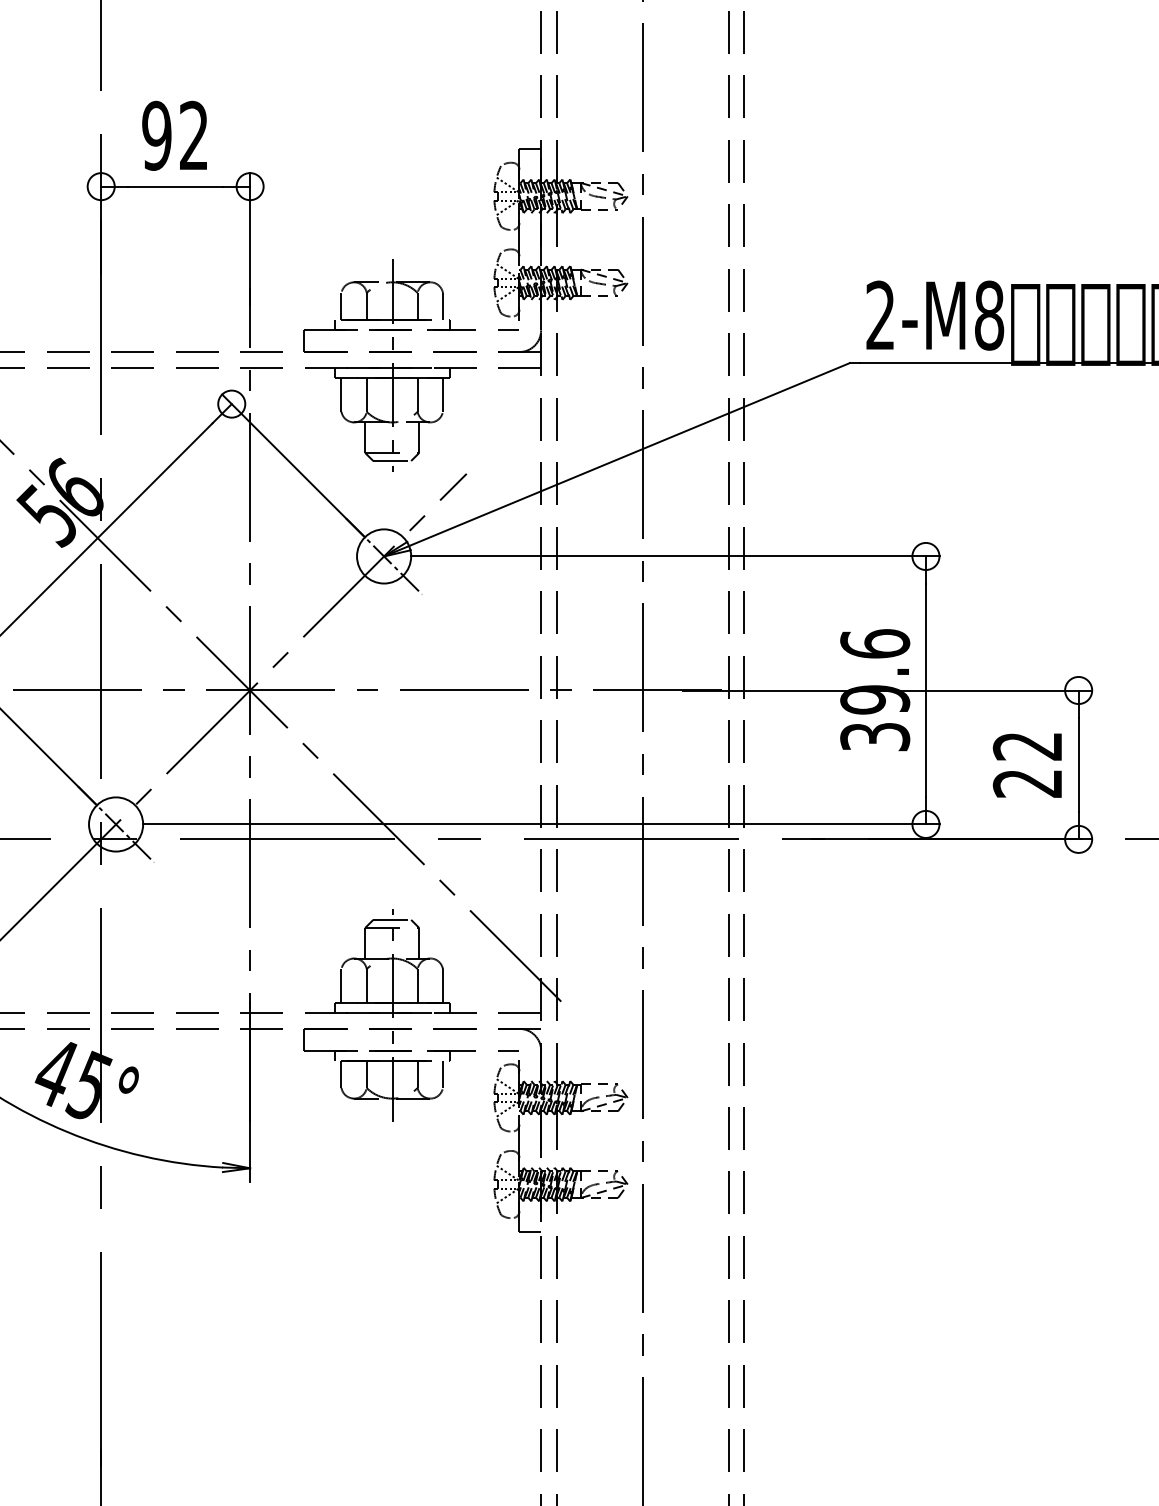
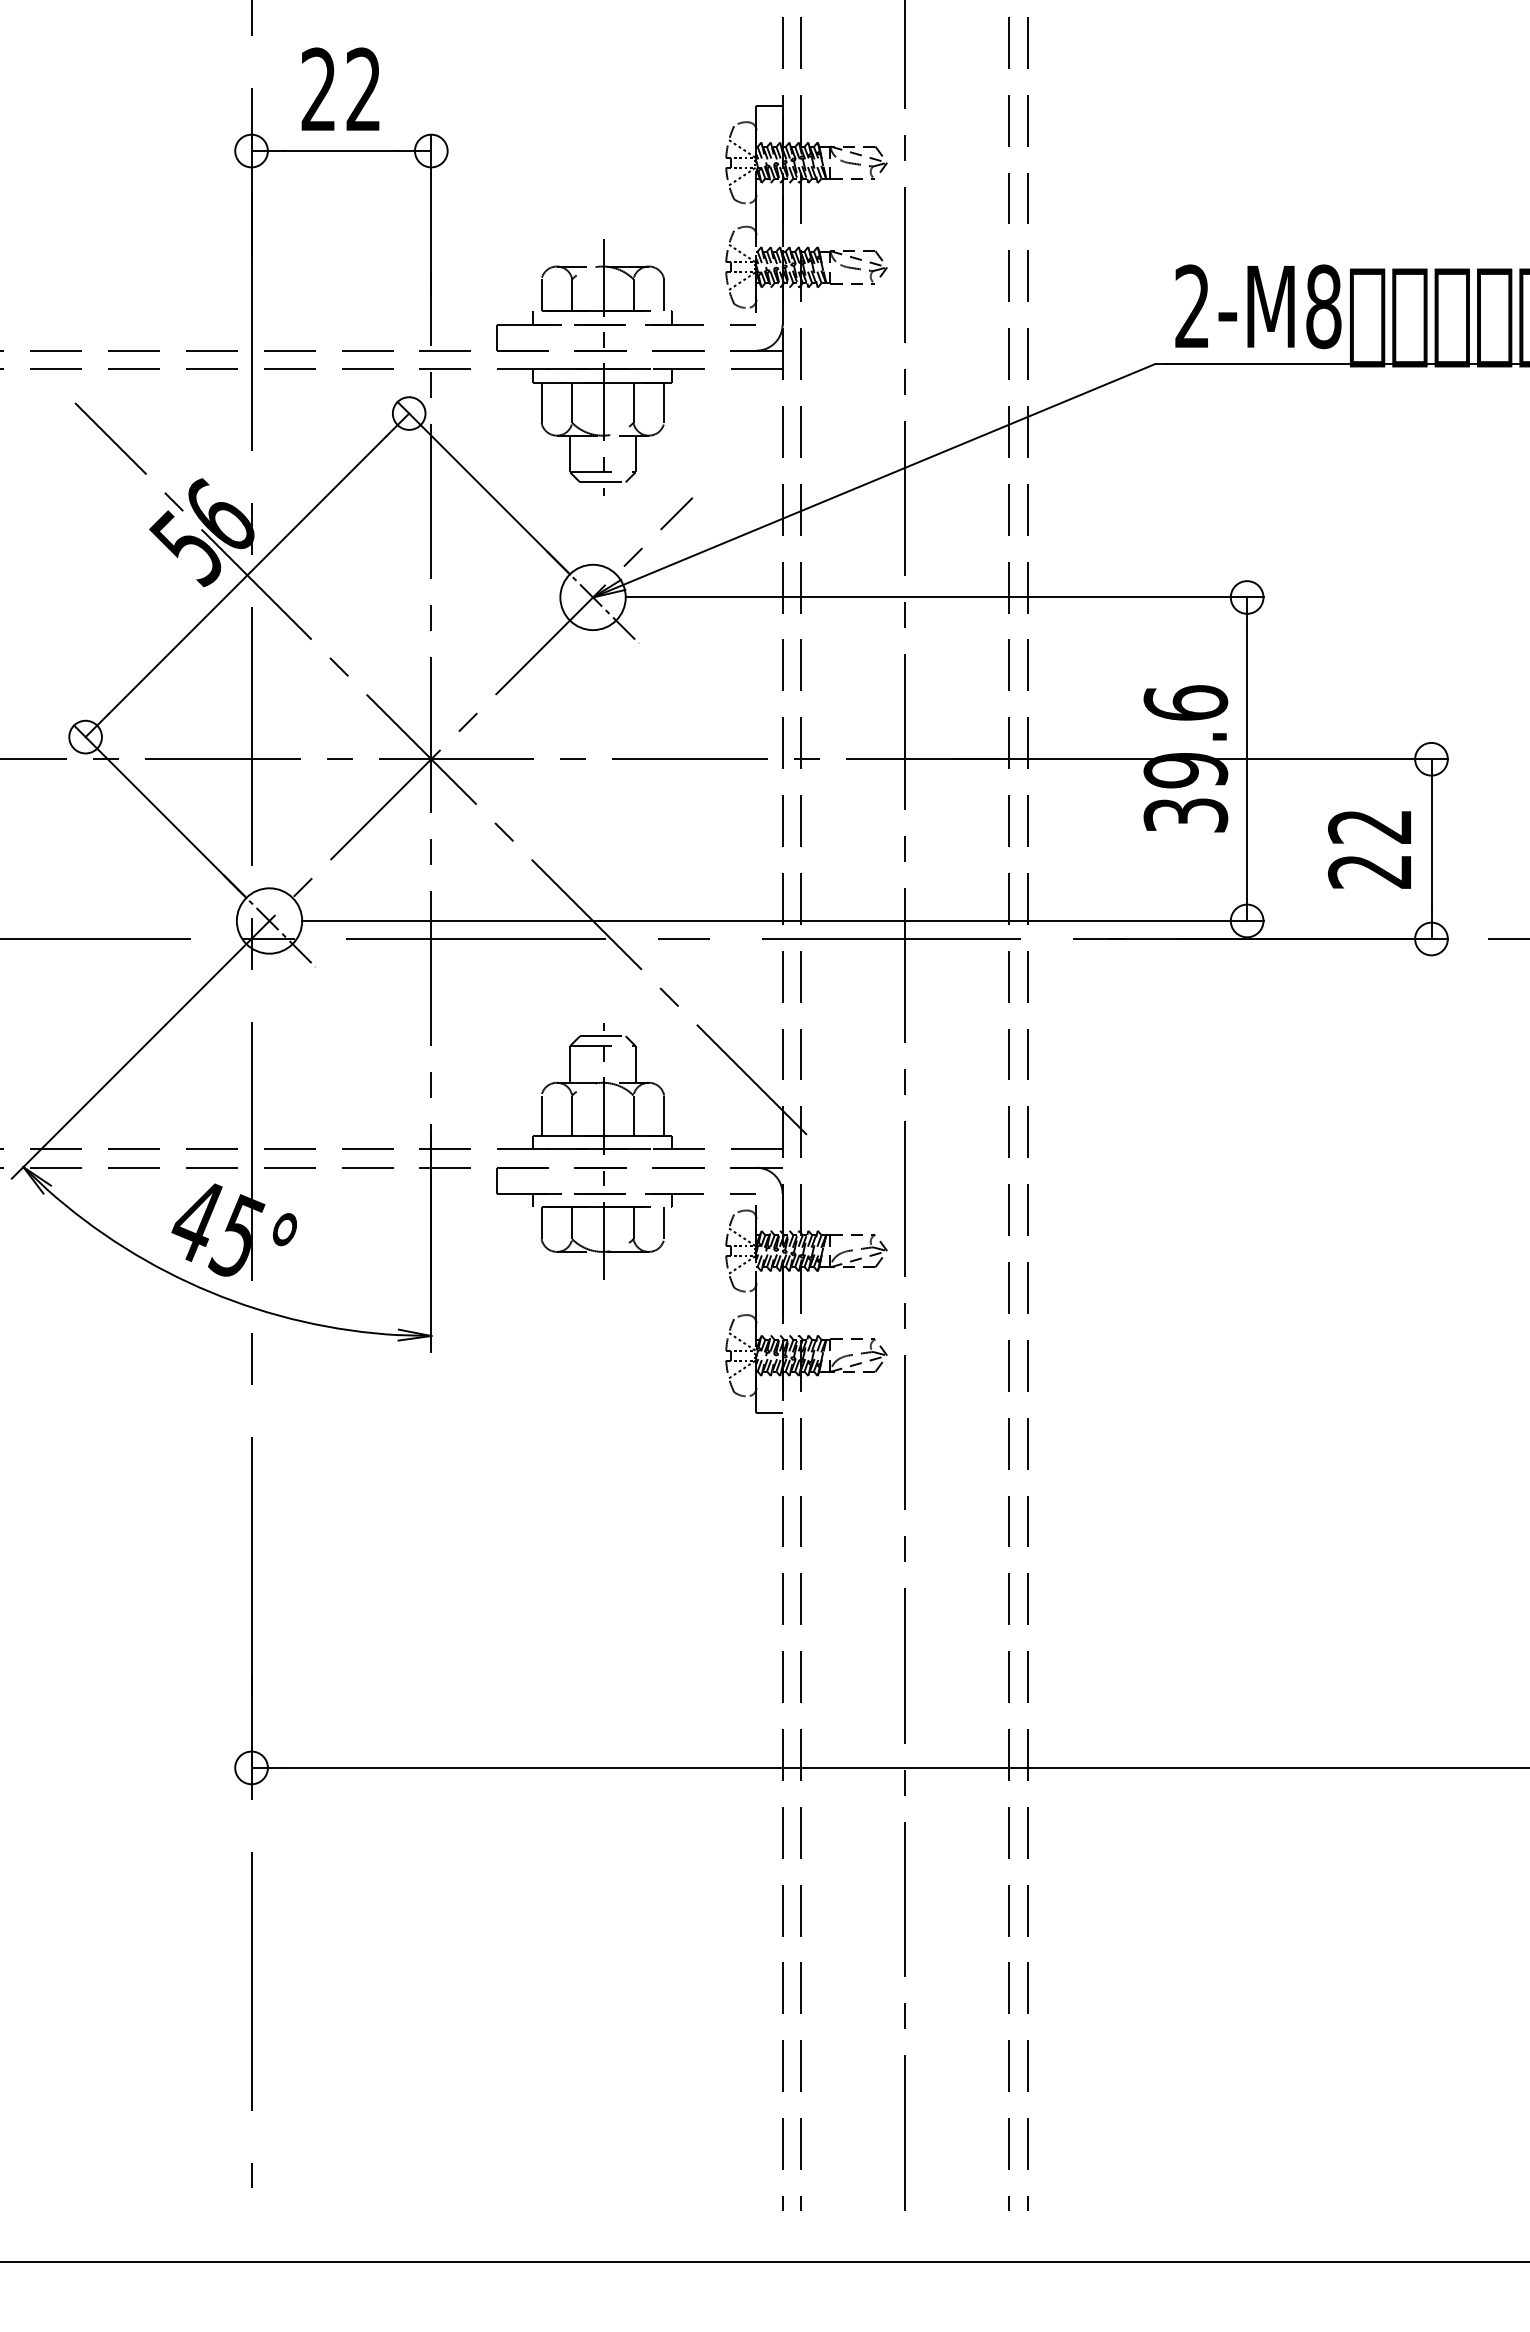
text: (156, 135) -> (318, 89), 92 -> 22

